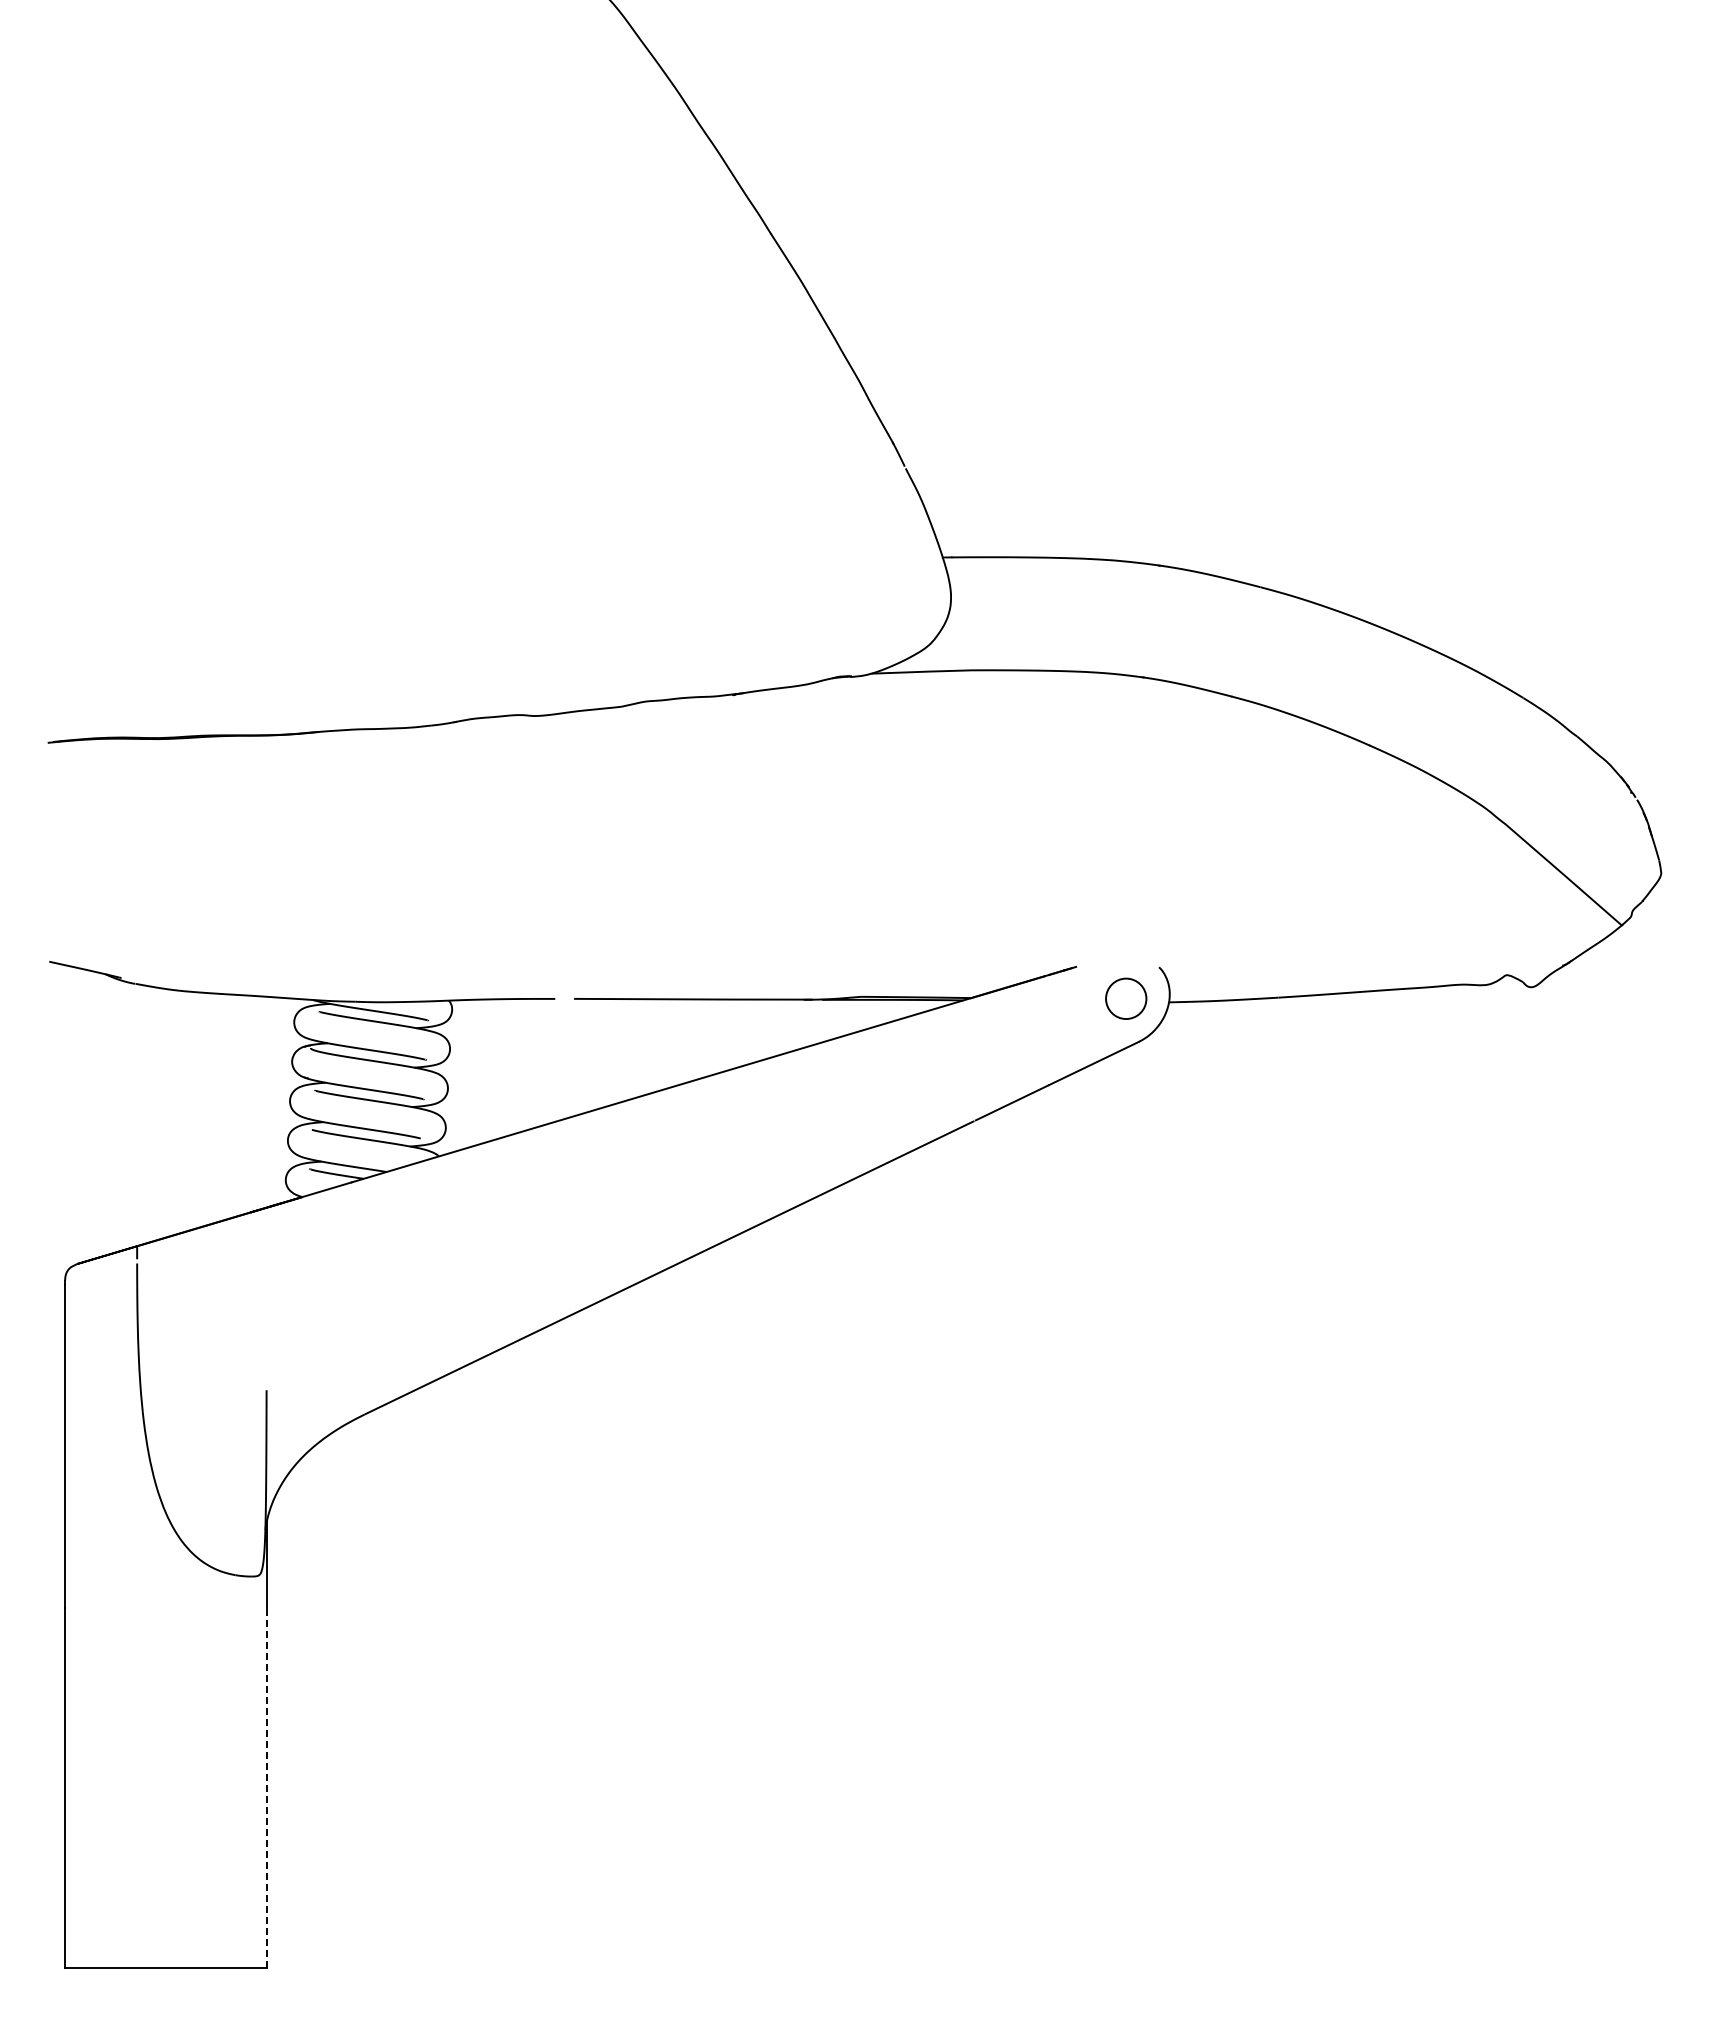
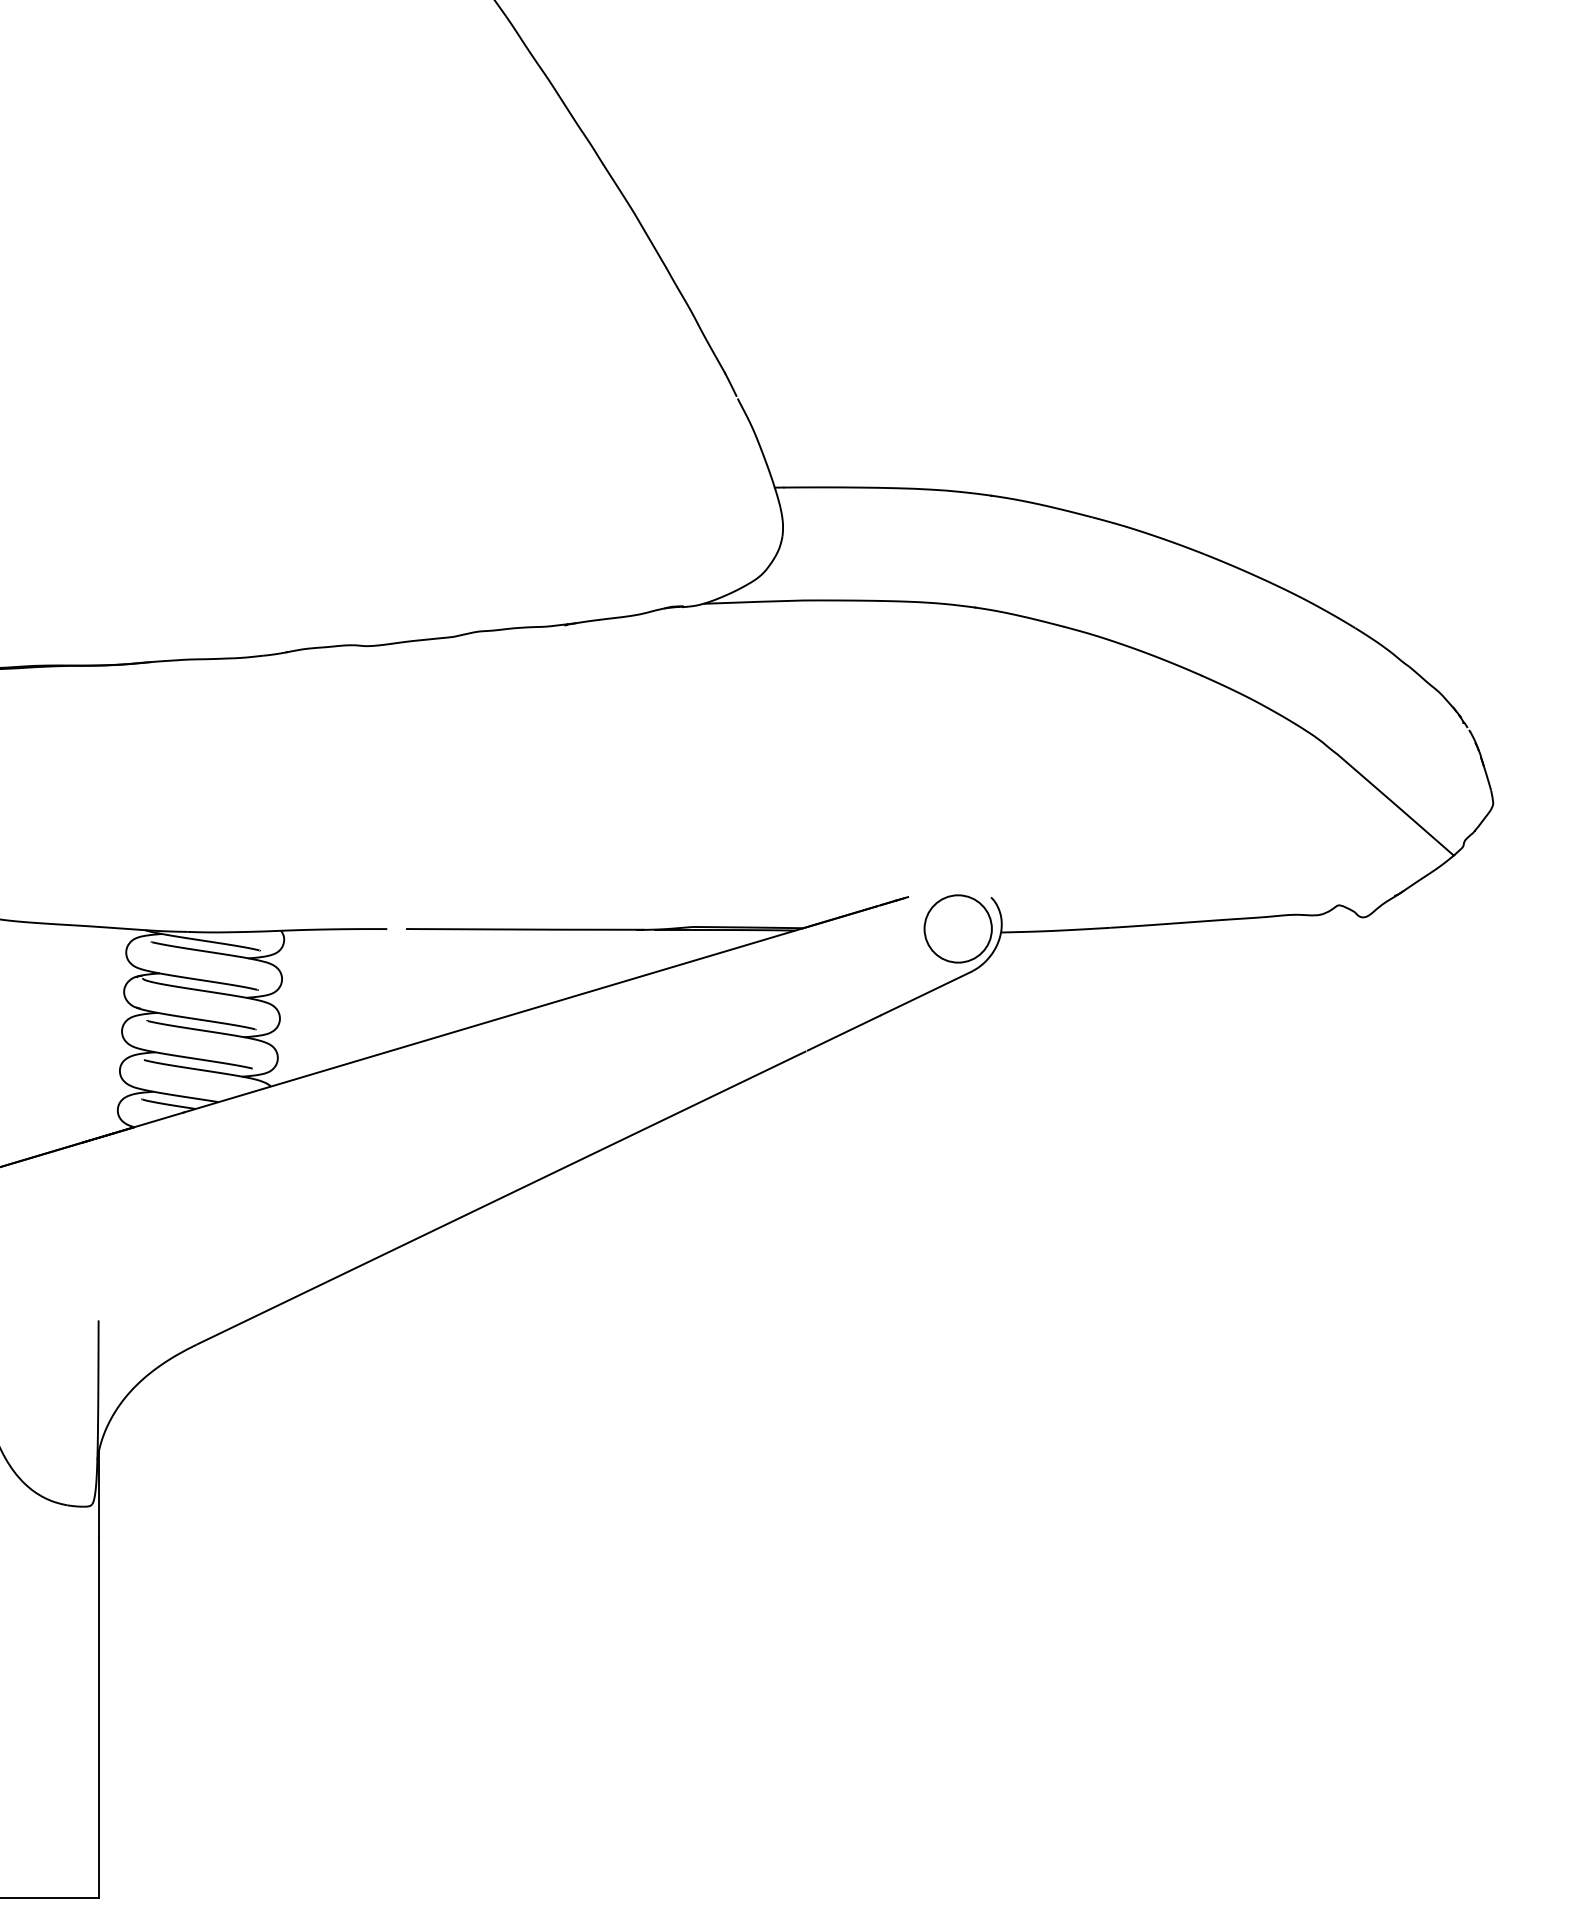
circle: (1125, 998) -> (957, 928), size x1.67
line: (267, 1787) -> (99, 1717), dashed -> solid

